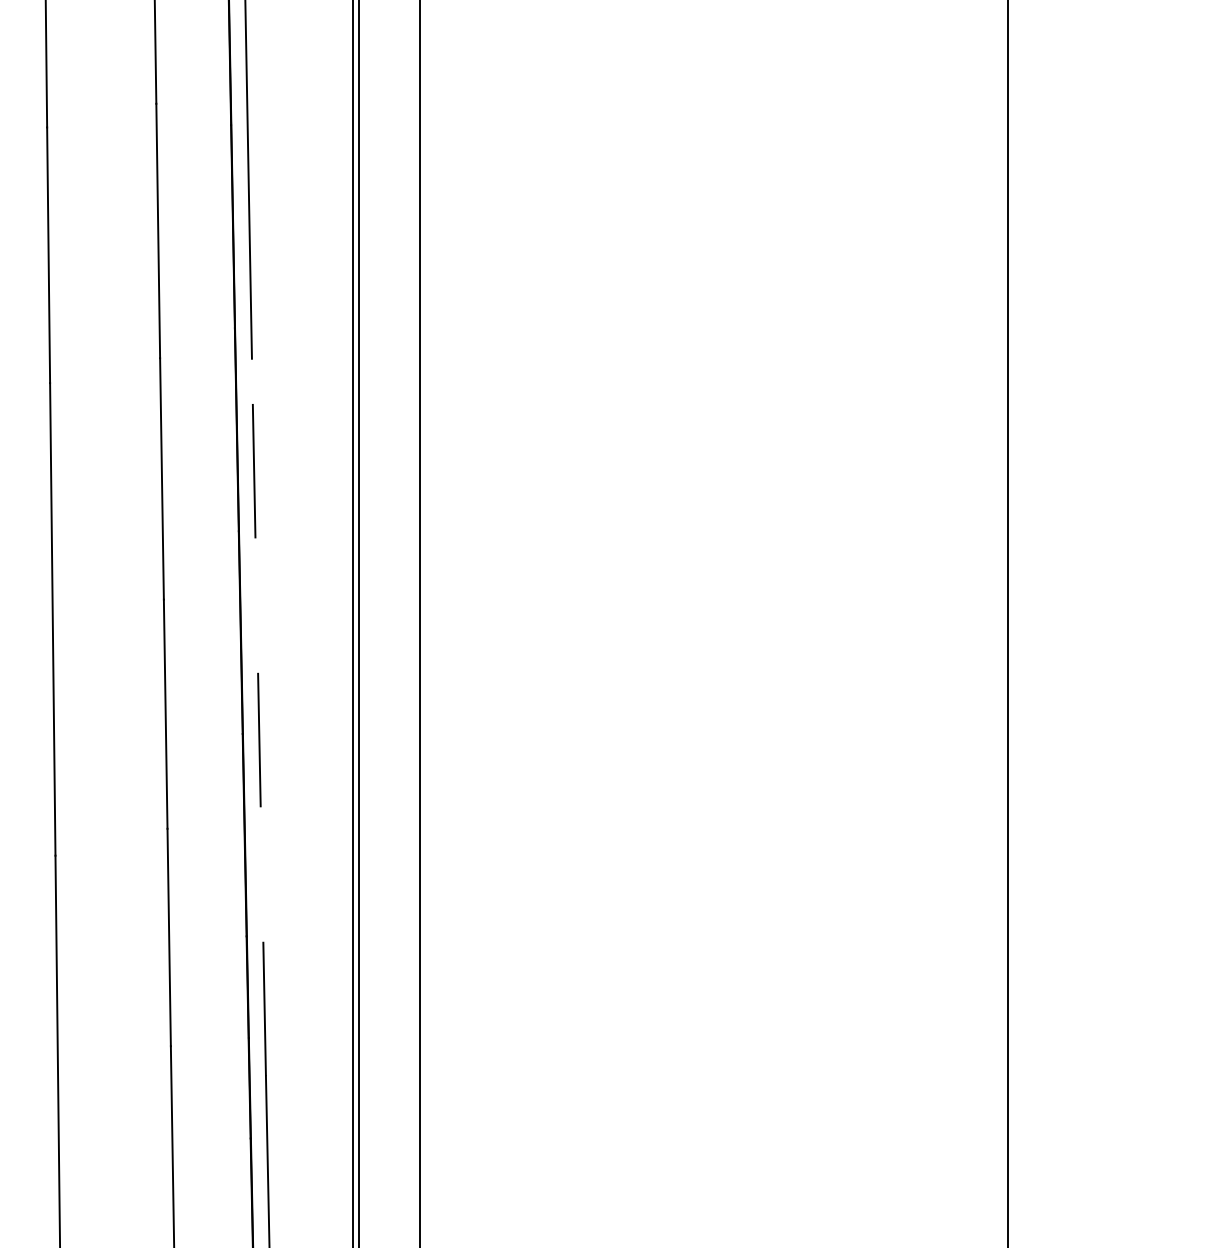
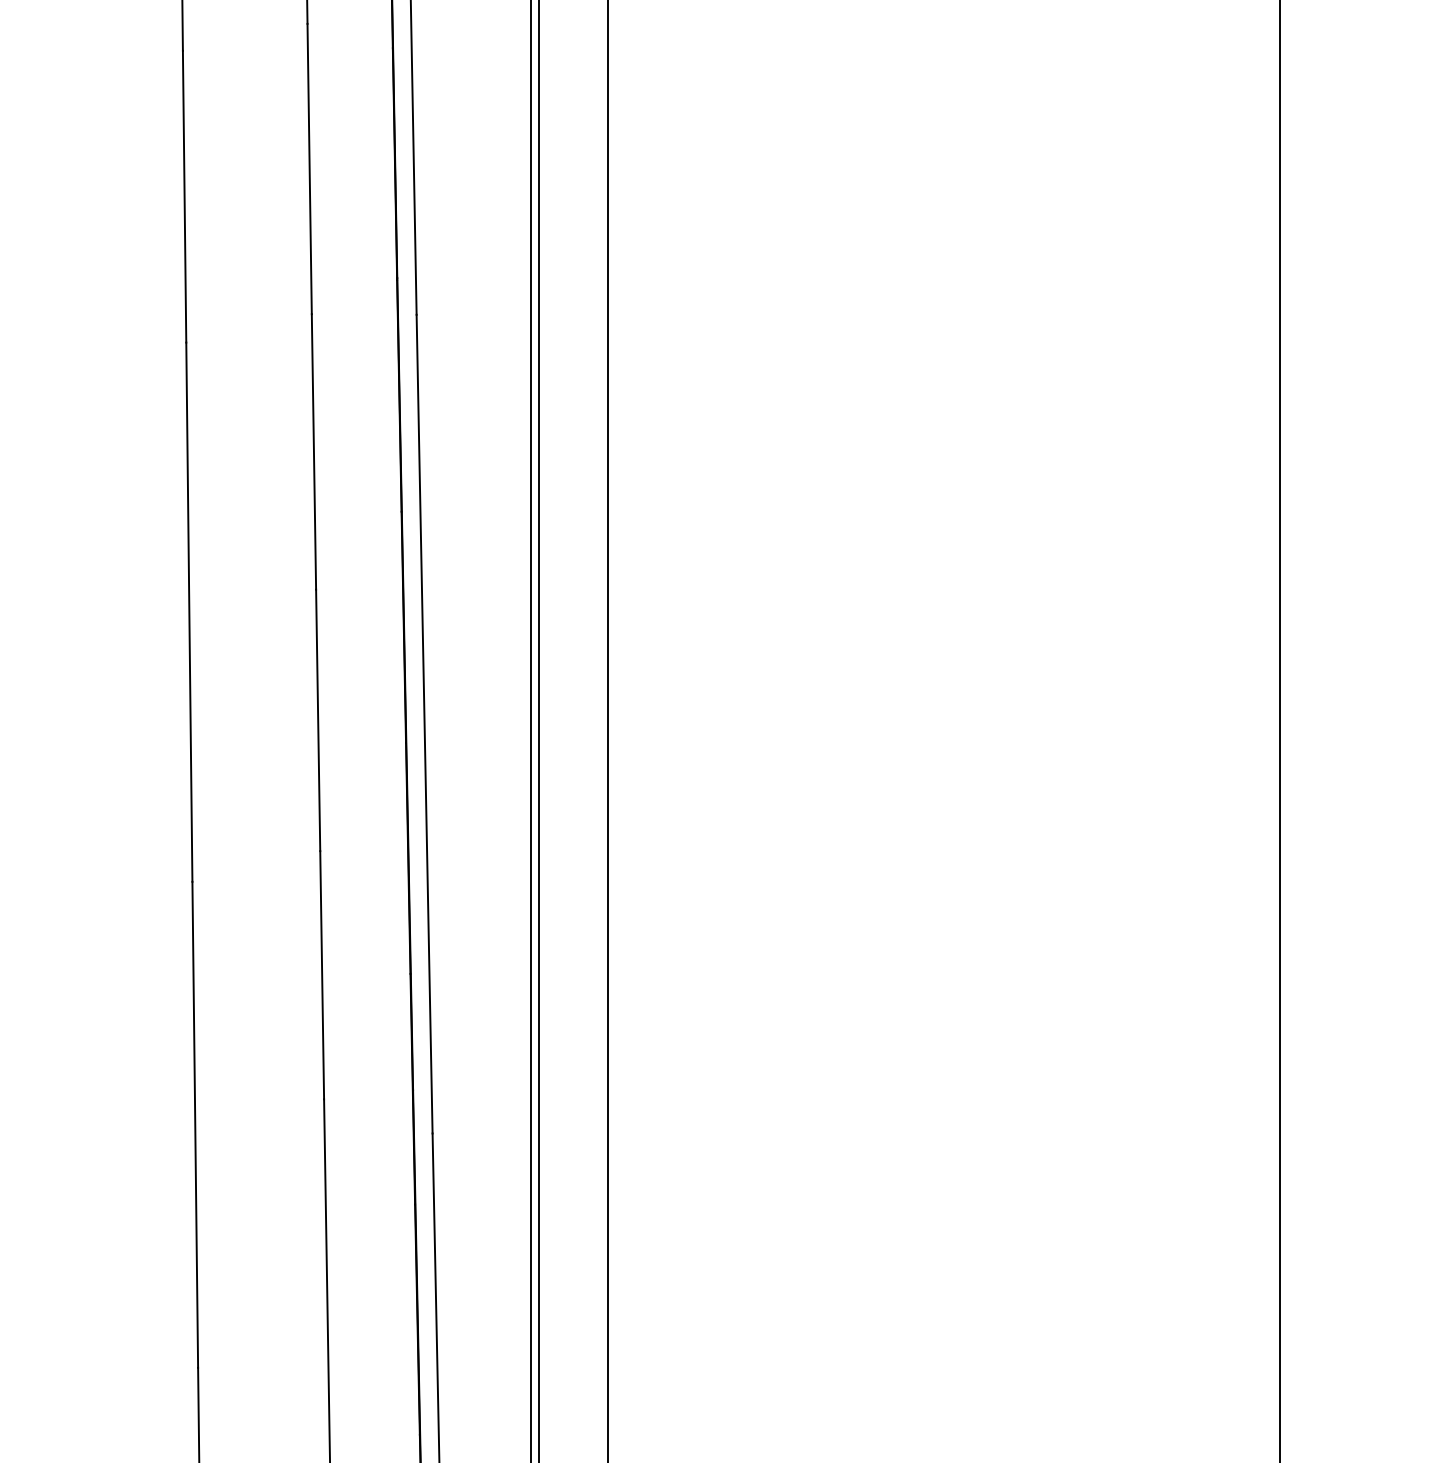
line: (258, 716) -> (424, 723), dashed -> solid

